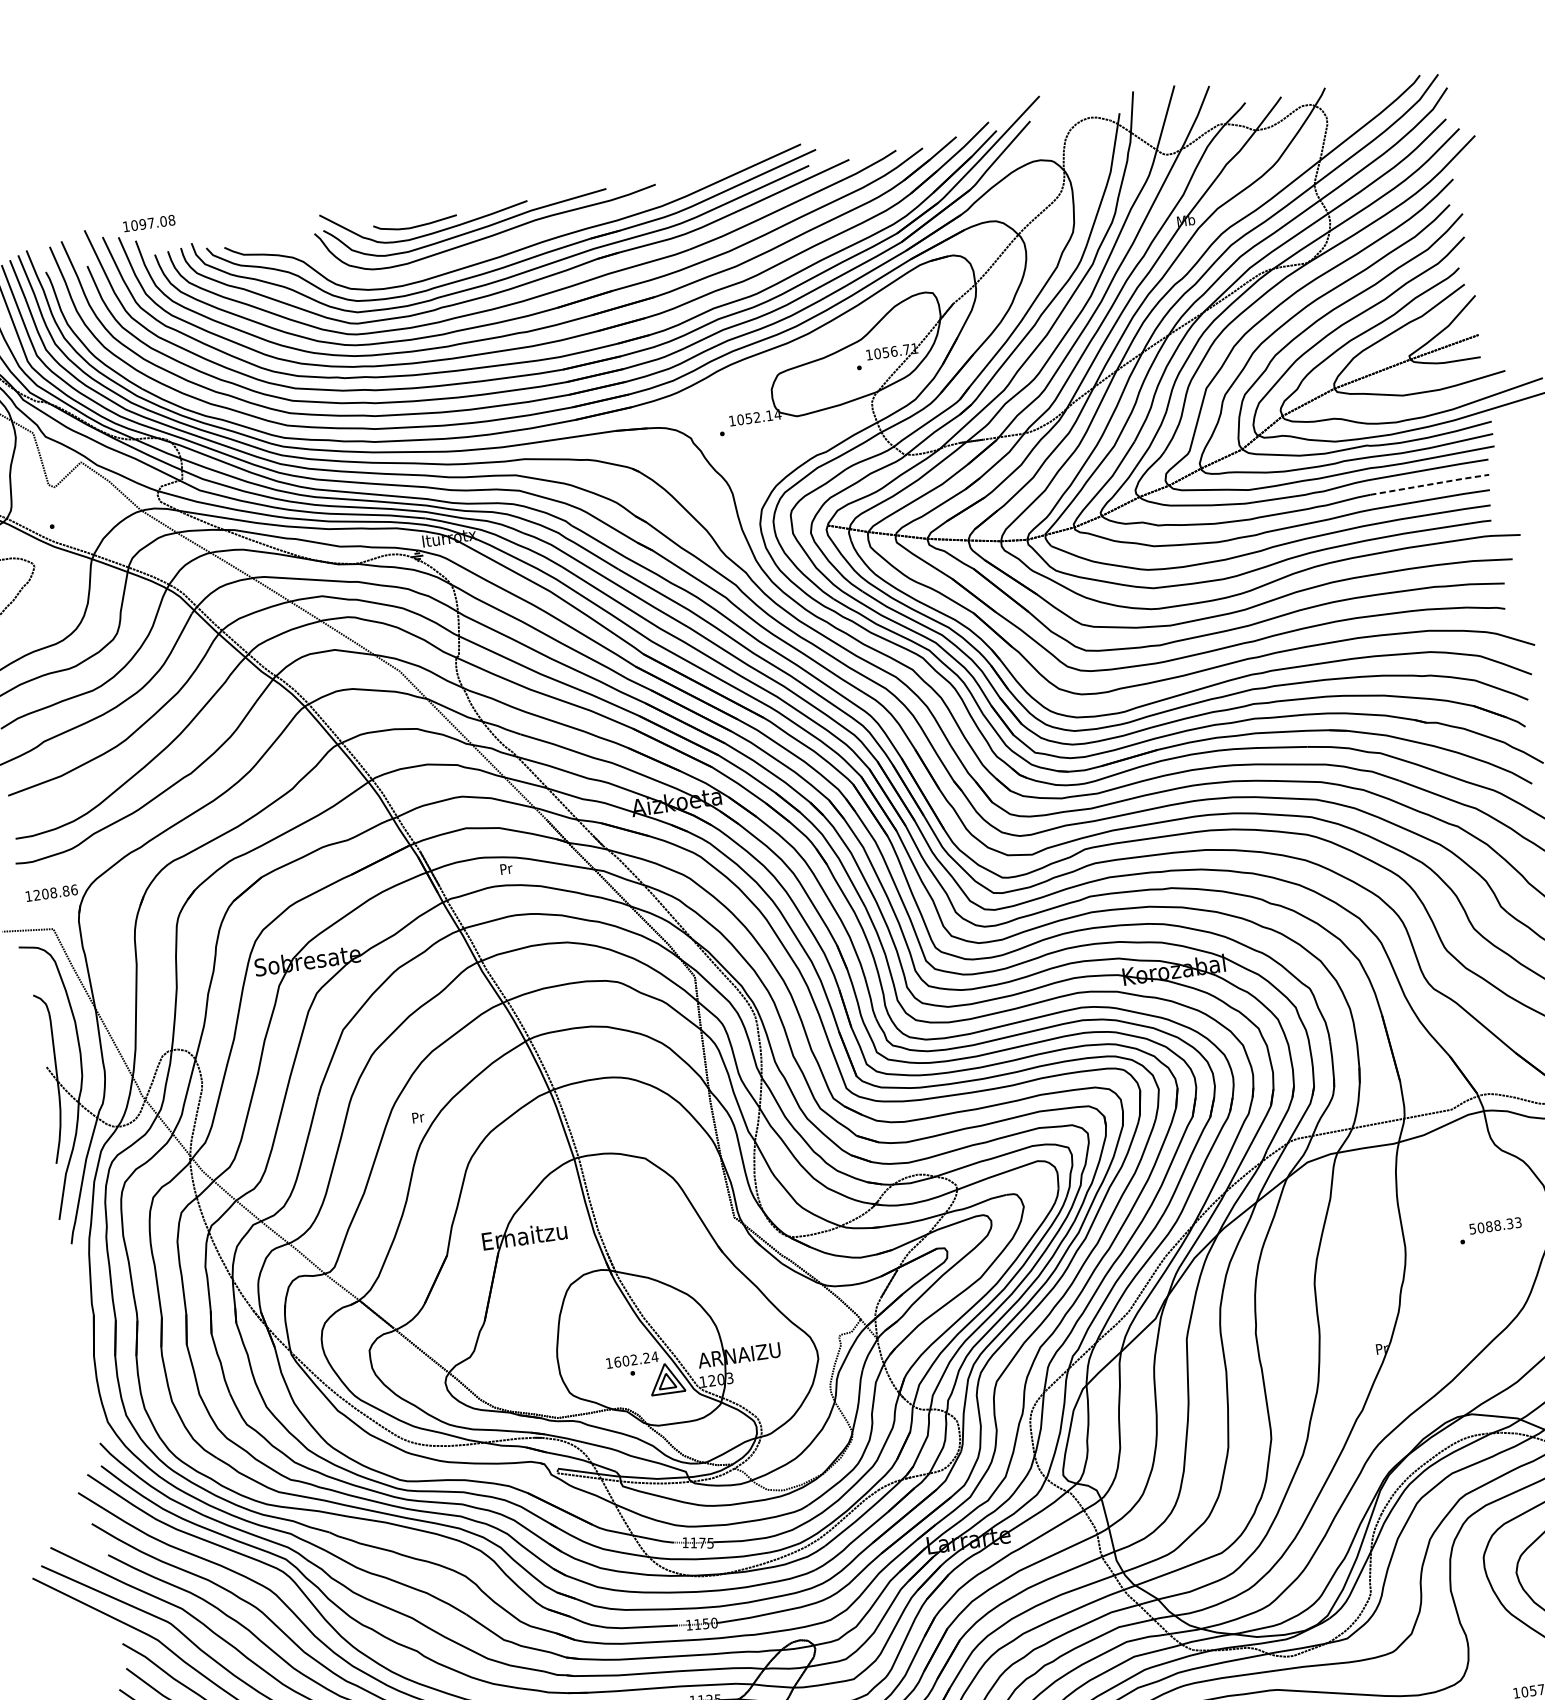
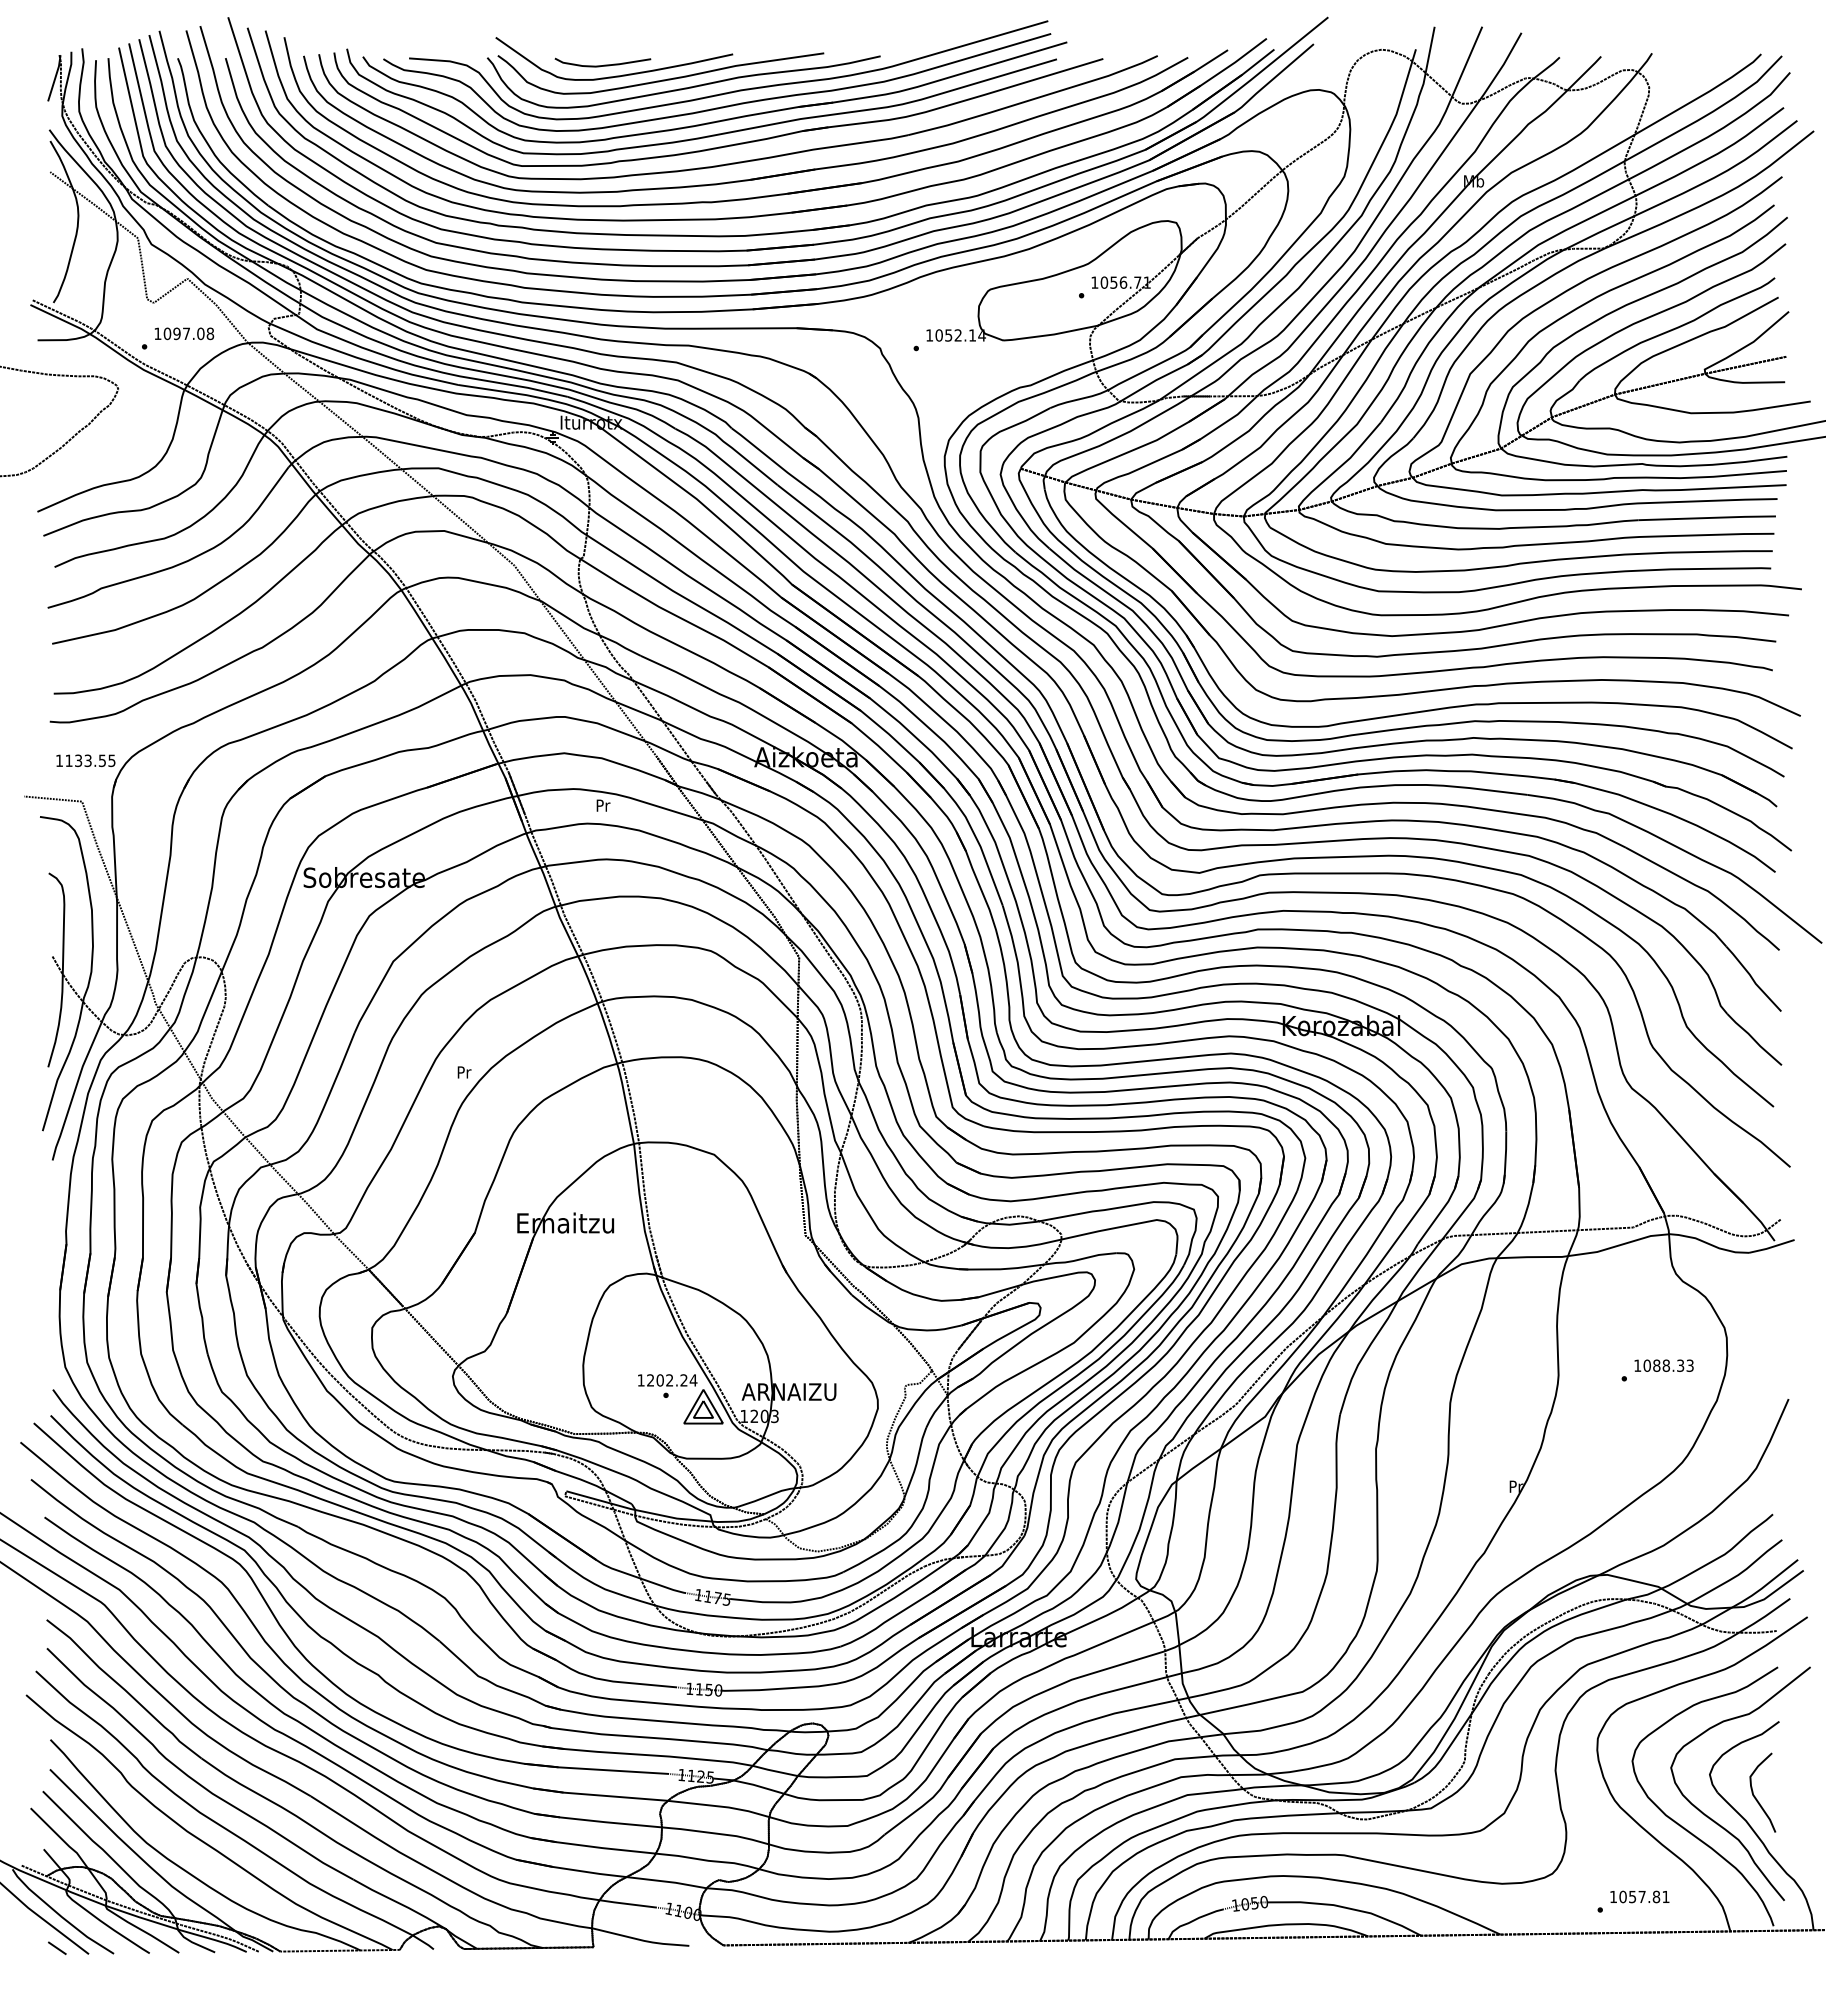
text: (149, 223) -> (184, 333), moved
curve: (533, 232) -> (734, 90), added
line: (1429, 484) -> (1707, 518), dashed -> solid
text: (55, 892) -> (90, 760), 1208.86 -> 1133.55
text: (1472, 1228) -> (1637, 1365), 5088.33 -> 1088.33
text: (617, 1362) -> (650, 1380), 1602.24 -> 1202.24

